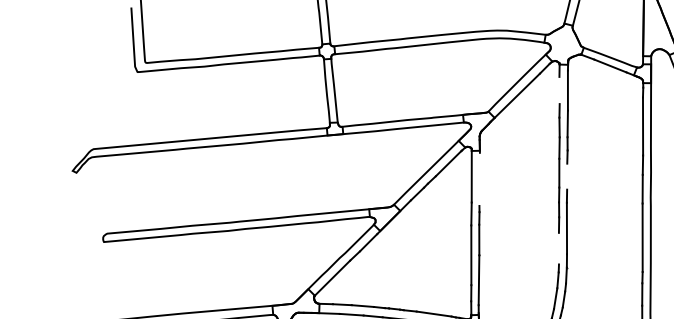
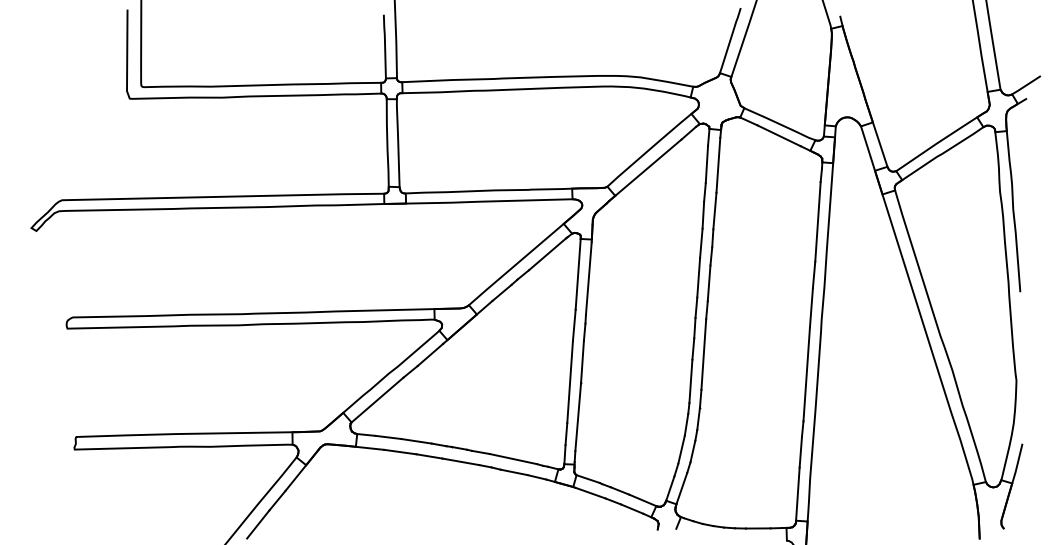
line: (559, 90) -> (706, 164), added
line: (566, 176) -> (708, 283), added
line: (479, 179) -> (588, 278), added
line: (558, 248) -> (690, 381), added

